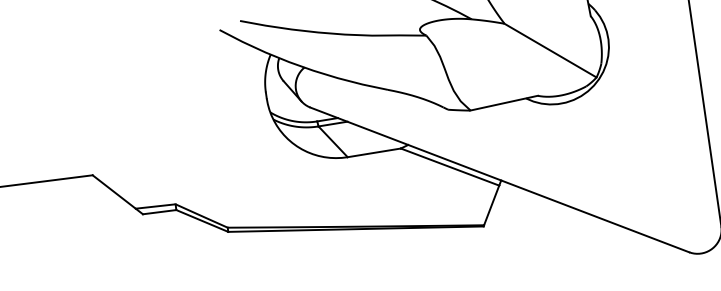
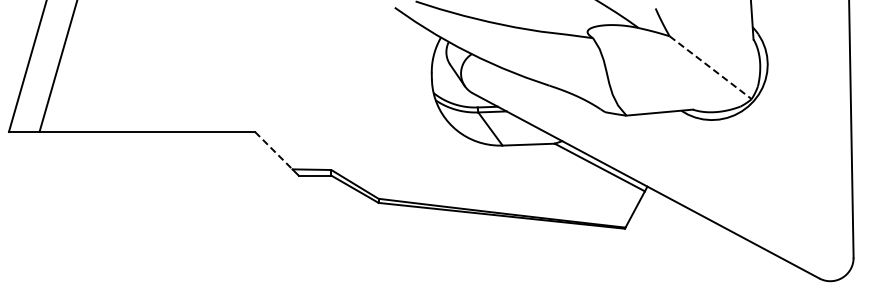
line: (550, 50) -> (710, 67), solid -> dashed
line: (115, 192) -> (274, 151), solid -> dashed

